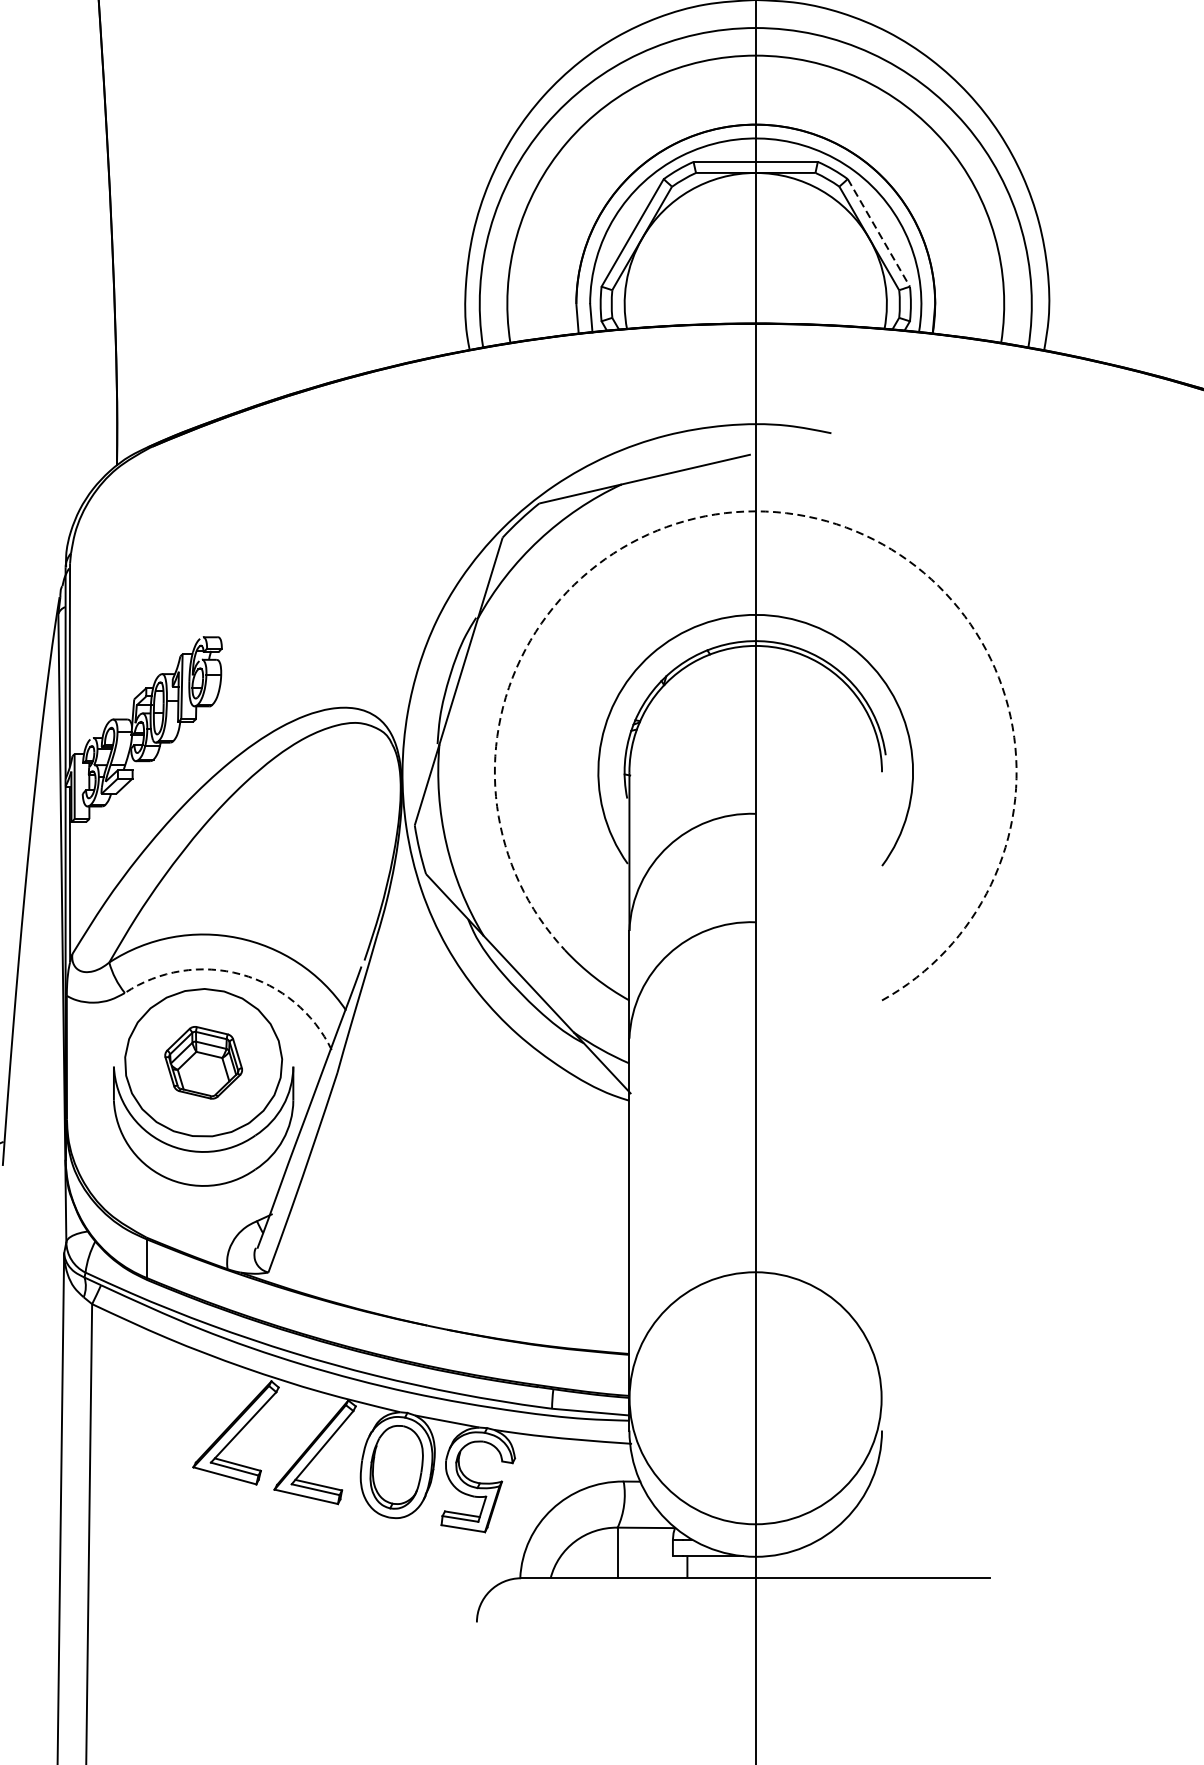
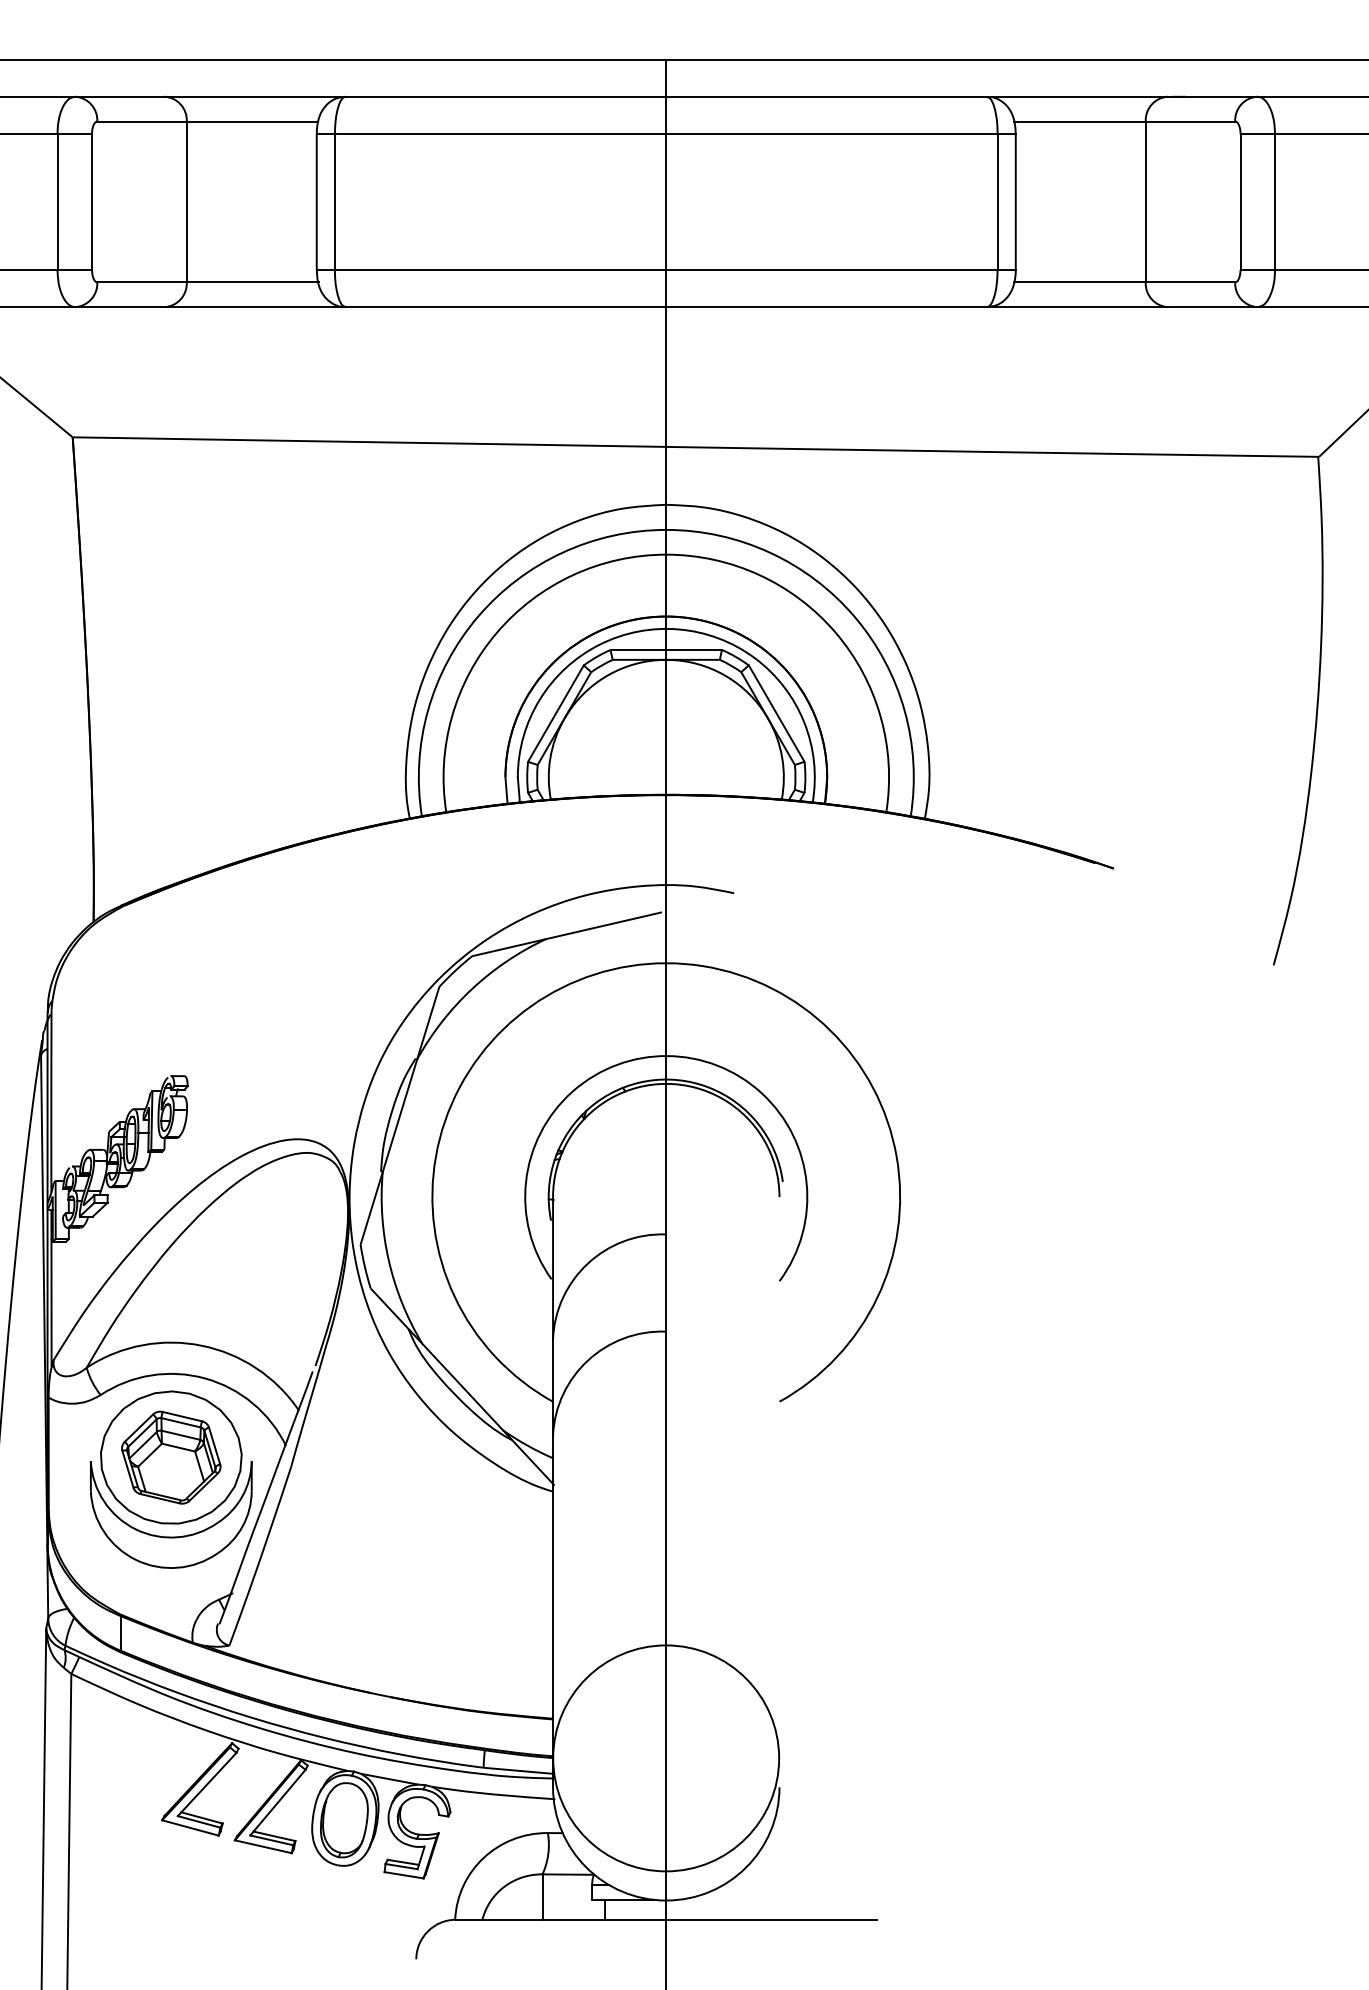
line: (878, 232) -> (776, 713), dashed -> solid
arc: (796, 514) -> (702, 966), dashed -> solid
arc: (241, 974) -> (205, 1378), dashed -> solid
part: (203, 1062) -> (171, 1457), size x1.43

